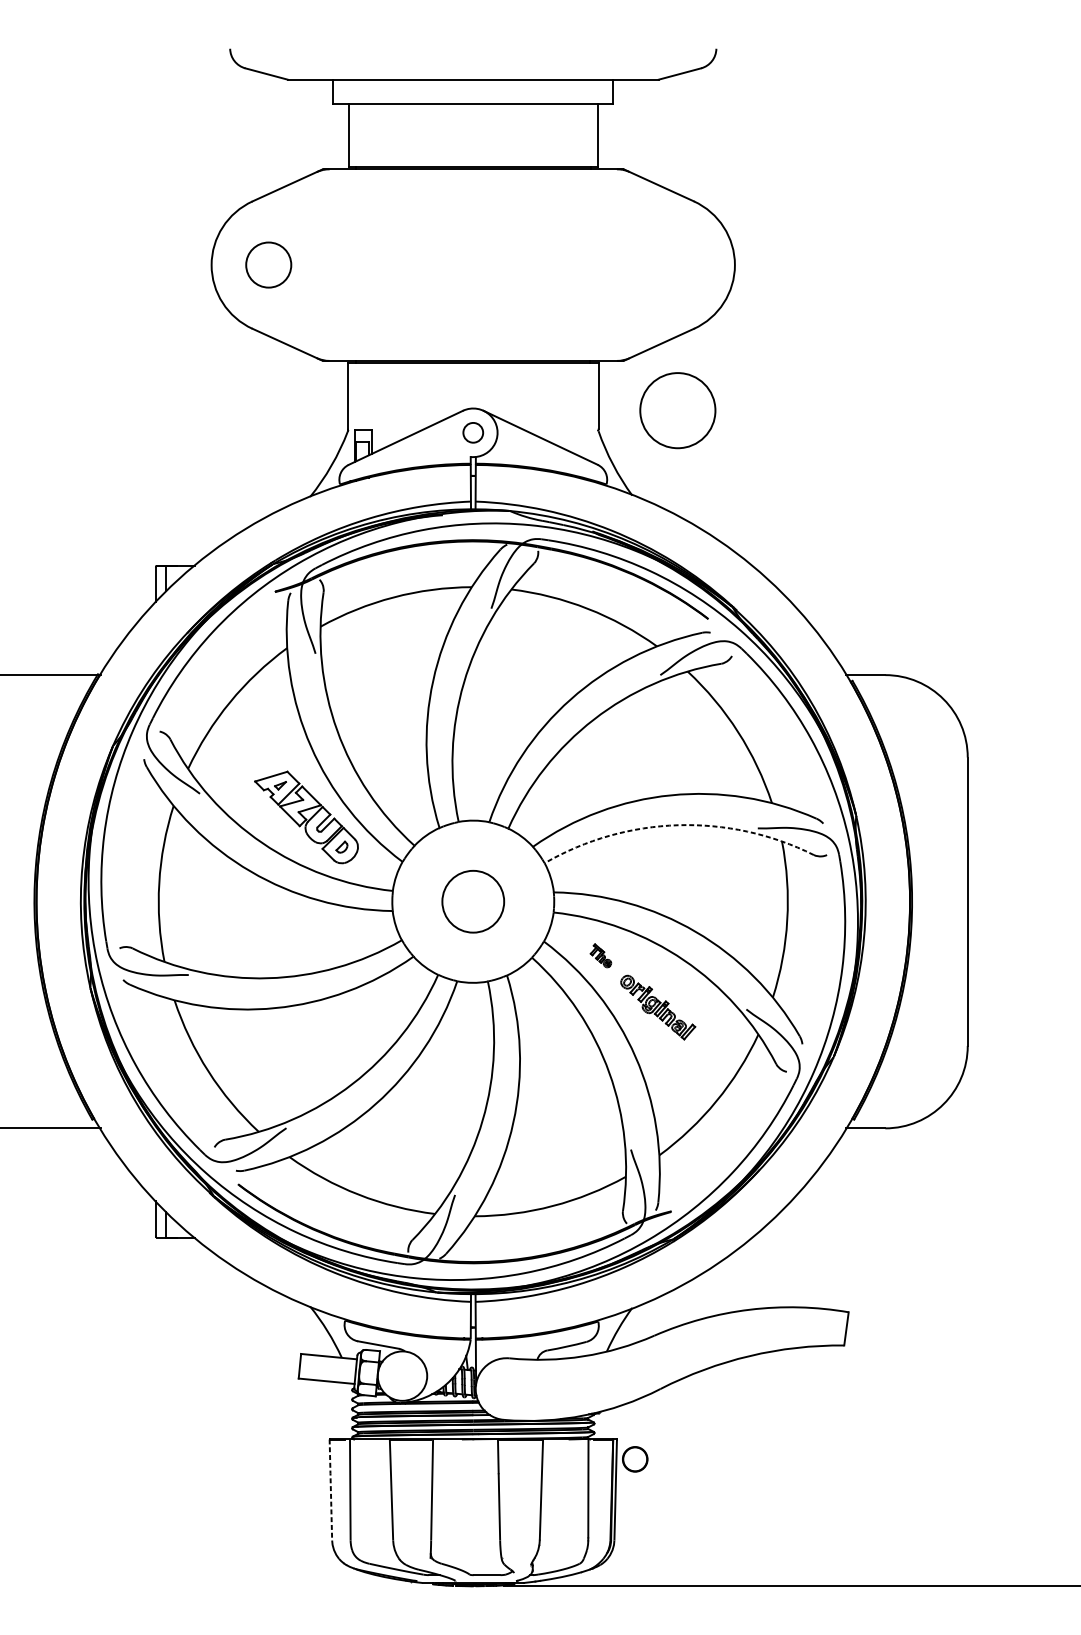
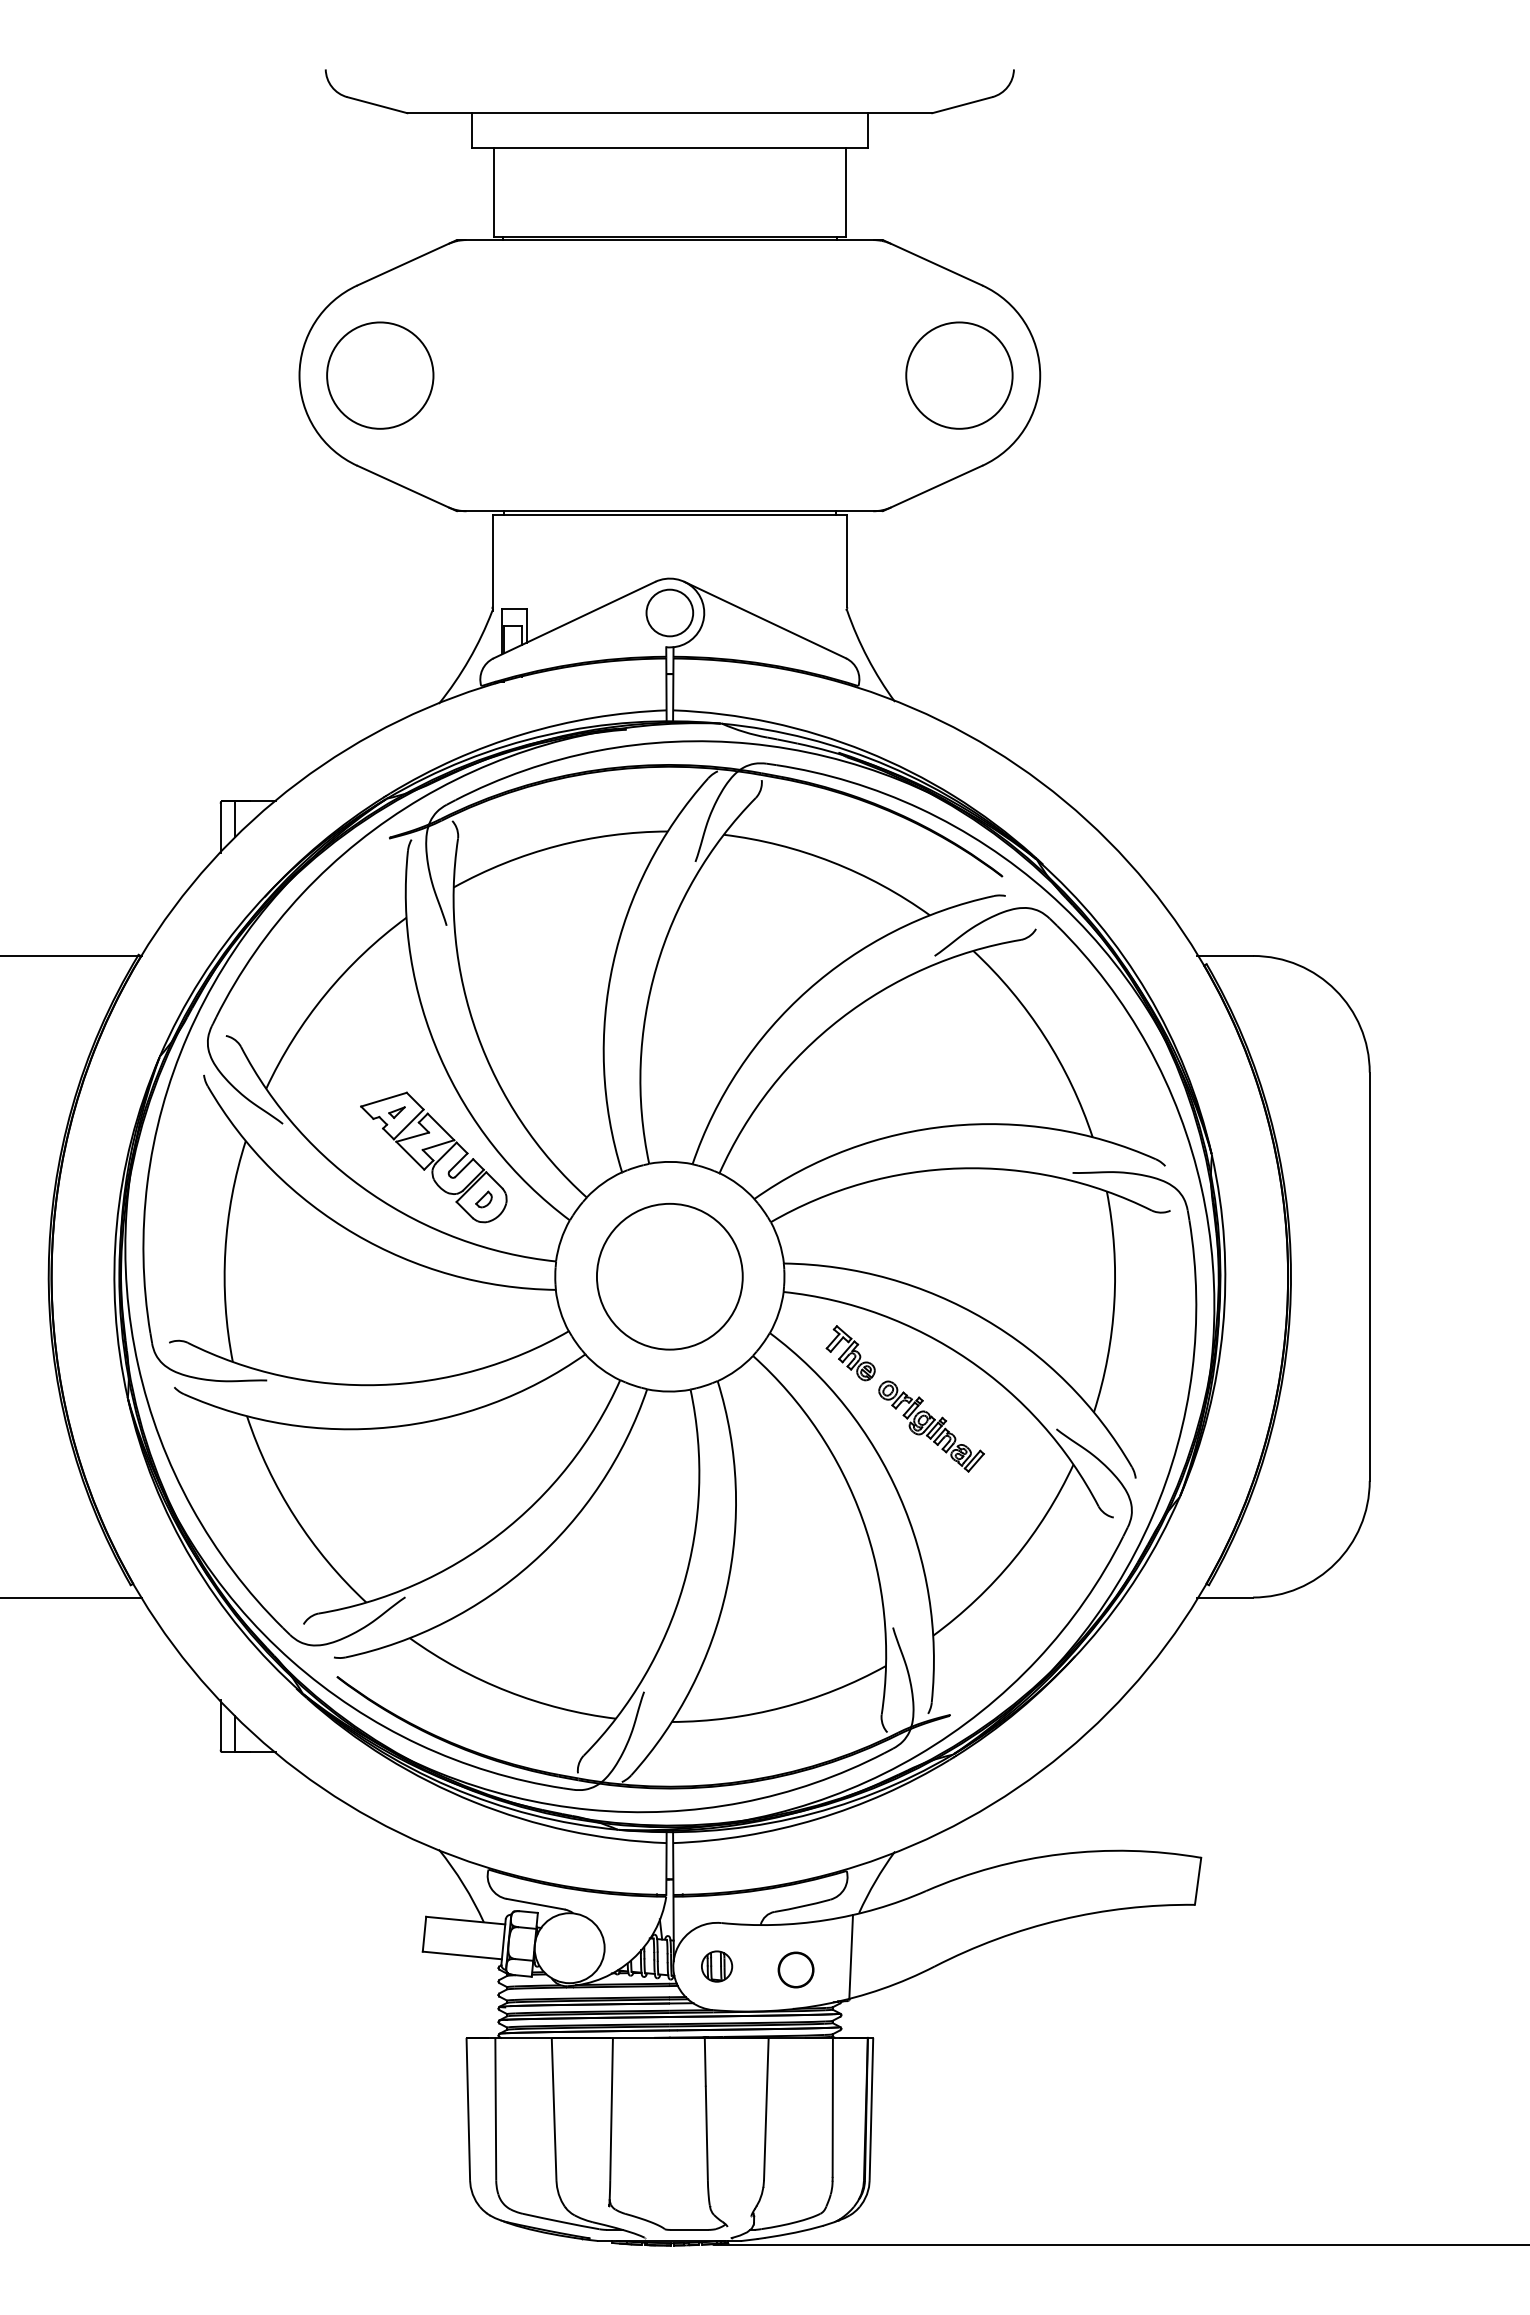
circle: (268, 265) -> (380, 375), size x1.67
circle: (677, 410) -> (959, 375), moved
circle: (473, 432) -> (669, 612), size x1.67
arc: (677, 825) -> (959, 1168), dashed -> solid
circle: (473, 901) -> (669, 1276), size x1.67
part: (600, 955) -> (850, 1353), size x1.67
line: (601, 1381) -> (851, 1956), added
part: (506, 1389) -> (717, 1966), added
part: (634, 1459) -> (795, 1969), moved
line: (331, 1490) -> (468, 2109), dashed -> solid

